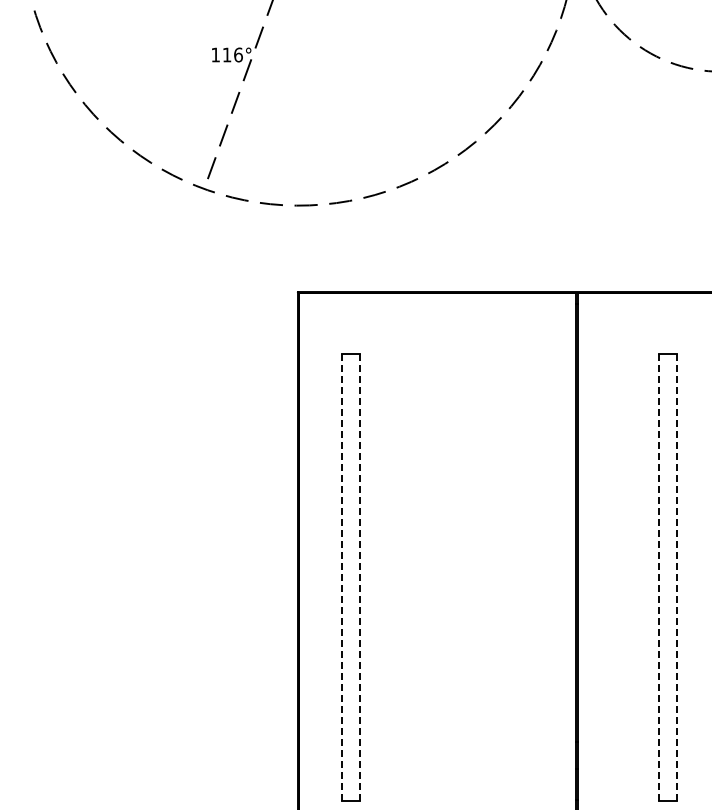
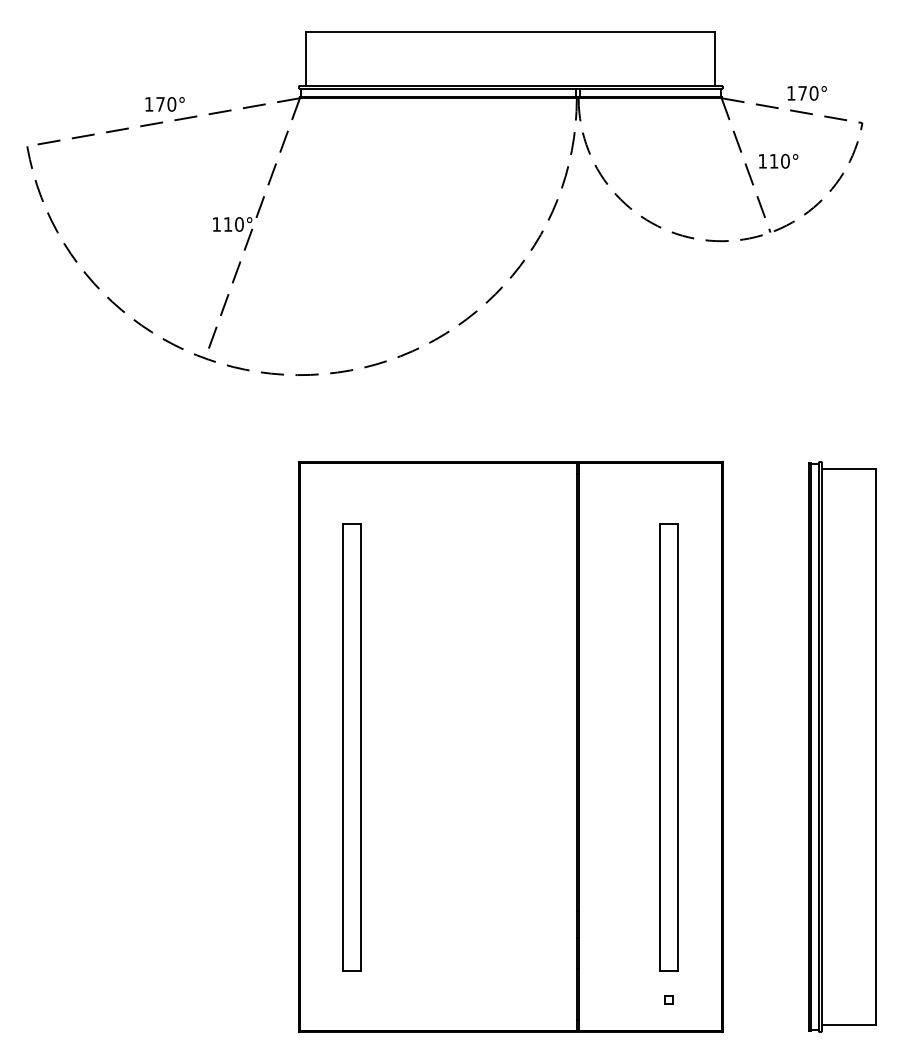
text: (238, 55) -> (239, 224), 116° -> 110°
line: (342, 578) -> (343, 747), dashed -> solid
line: (360, 578) -> (361, 747), dashed -> solid
line: (659, 578) -> (660, 747), dashed -> solid
line: (677, 578) -> (678, 747), dashed -> solid

